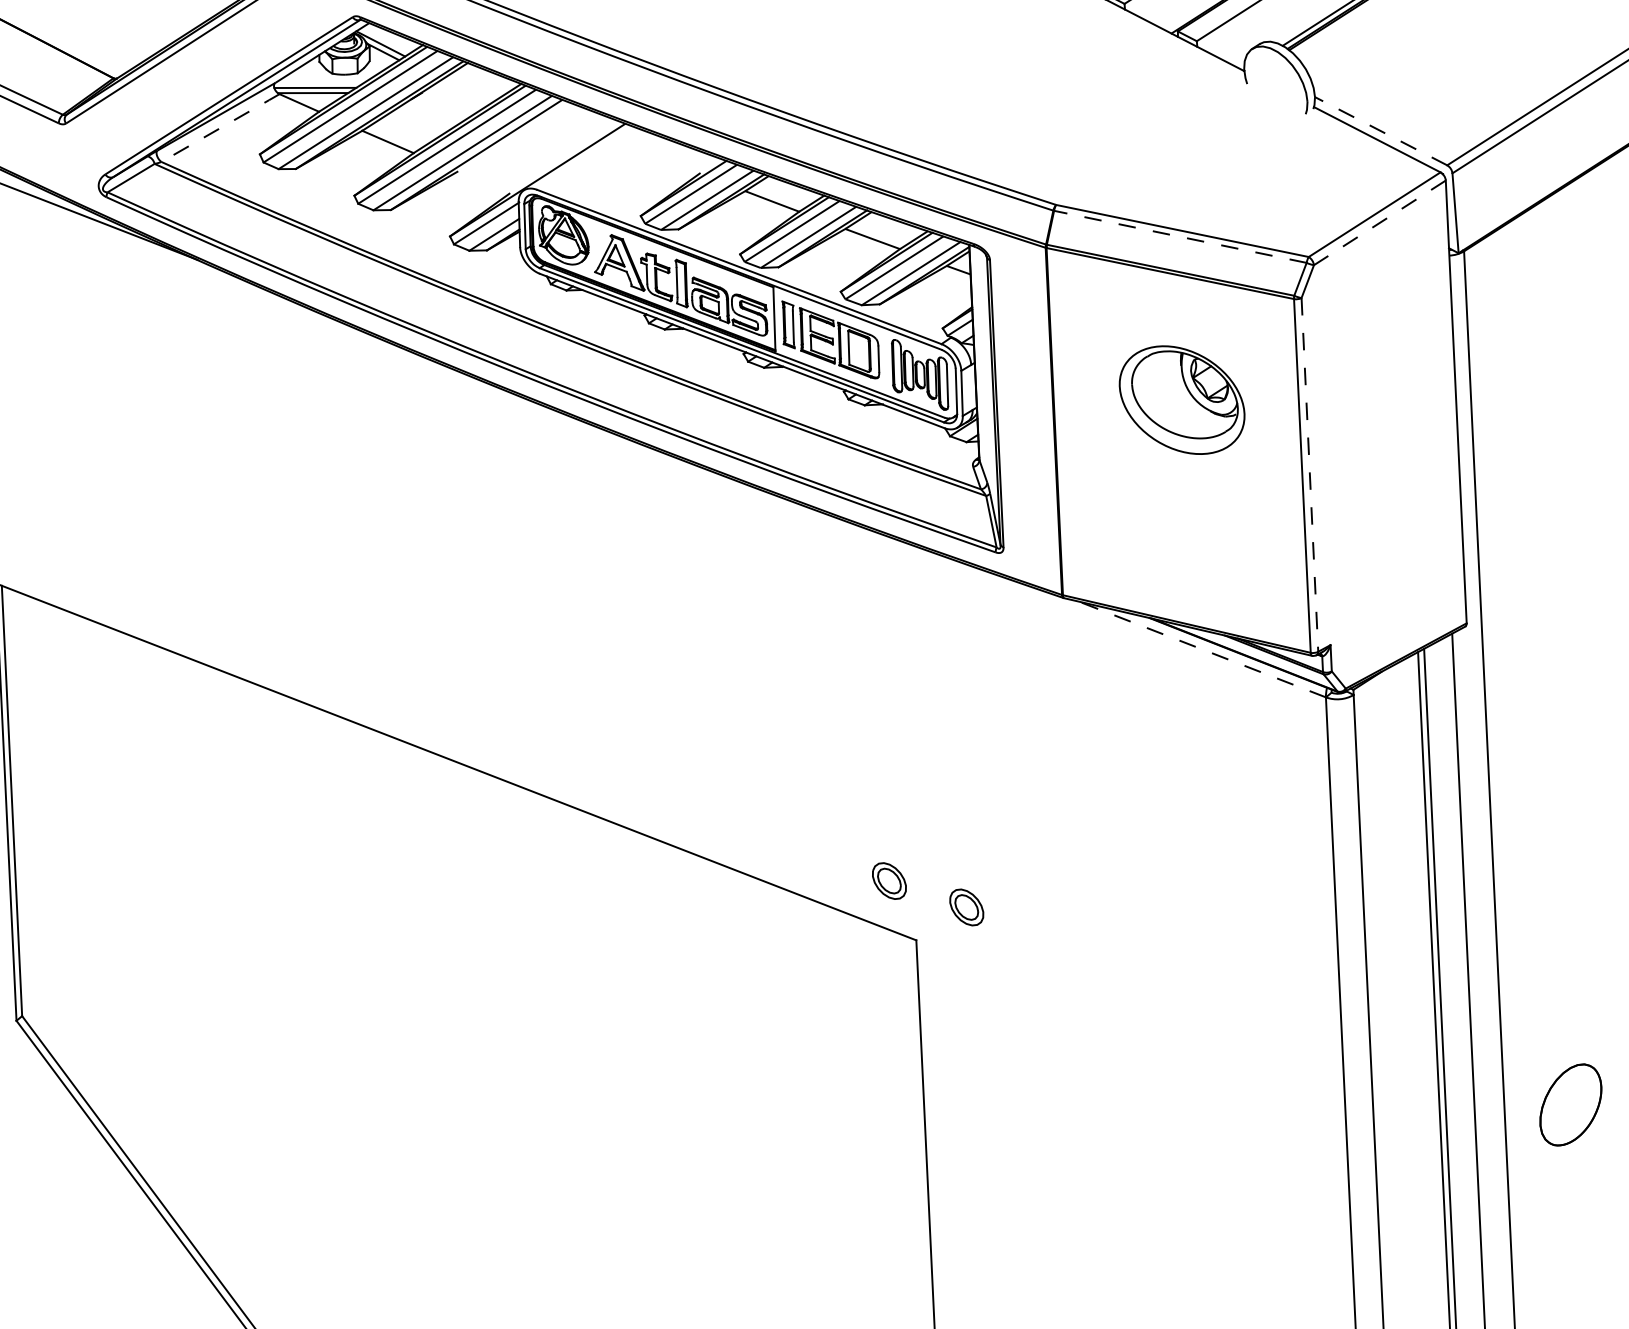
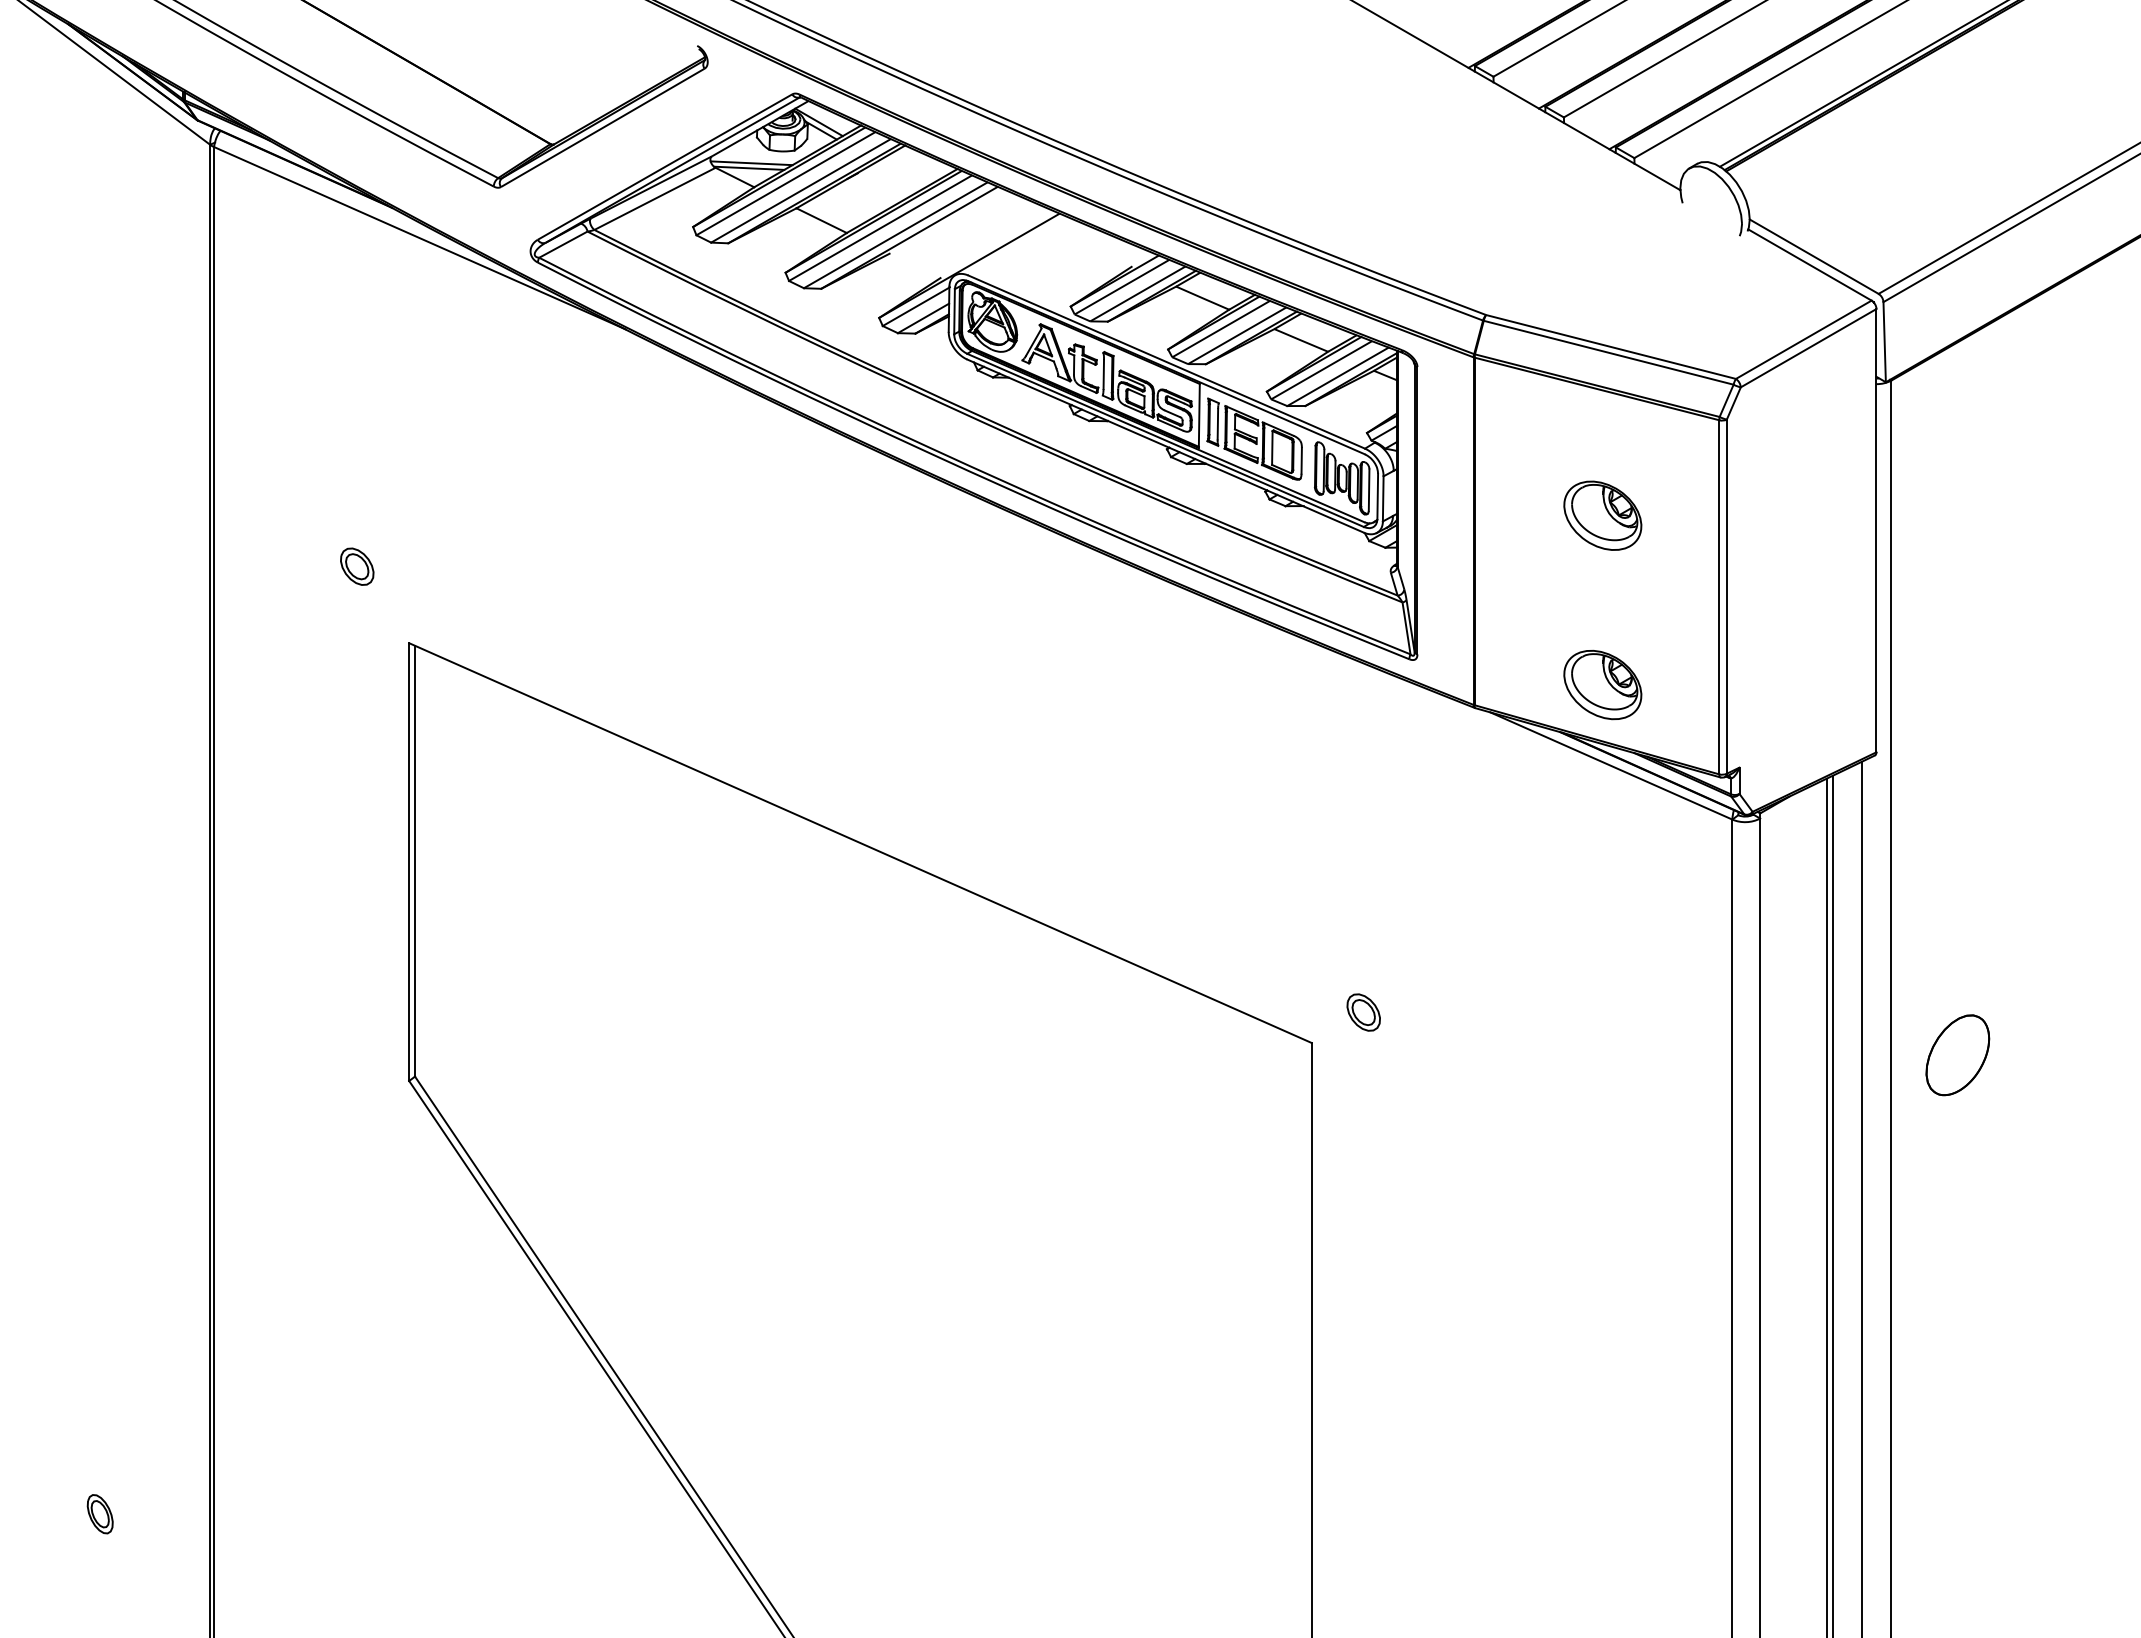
line: (220, 127) -> (655, 198), dashed -> solid
line: (1380, 131) -> (1813, 256), dashed -> solid
line: (1379, 223) -> (1808, 348), dashed -> solid
line: (1180, 236) -> (1608, 352), dashed -> solid
part: (1181, 399) -> (1602, 515), size x0.62
line: (1309, 475) -> (1726, 597), dashed -> solid
part: (1189, 568) -> (1602, 684), added
line: (1201, 649) -> (1610, 765), dashed -> solid
part: (889, 881) -> (1287, 982), removed
part: (1570, 1105) -> (1957, 1055), moved

